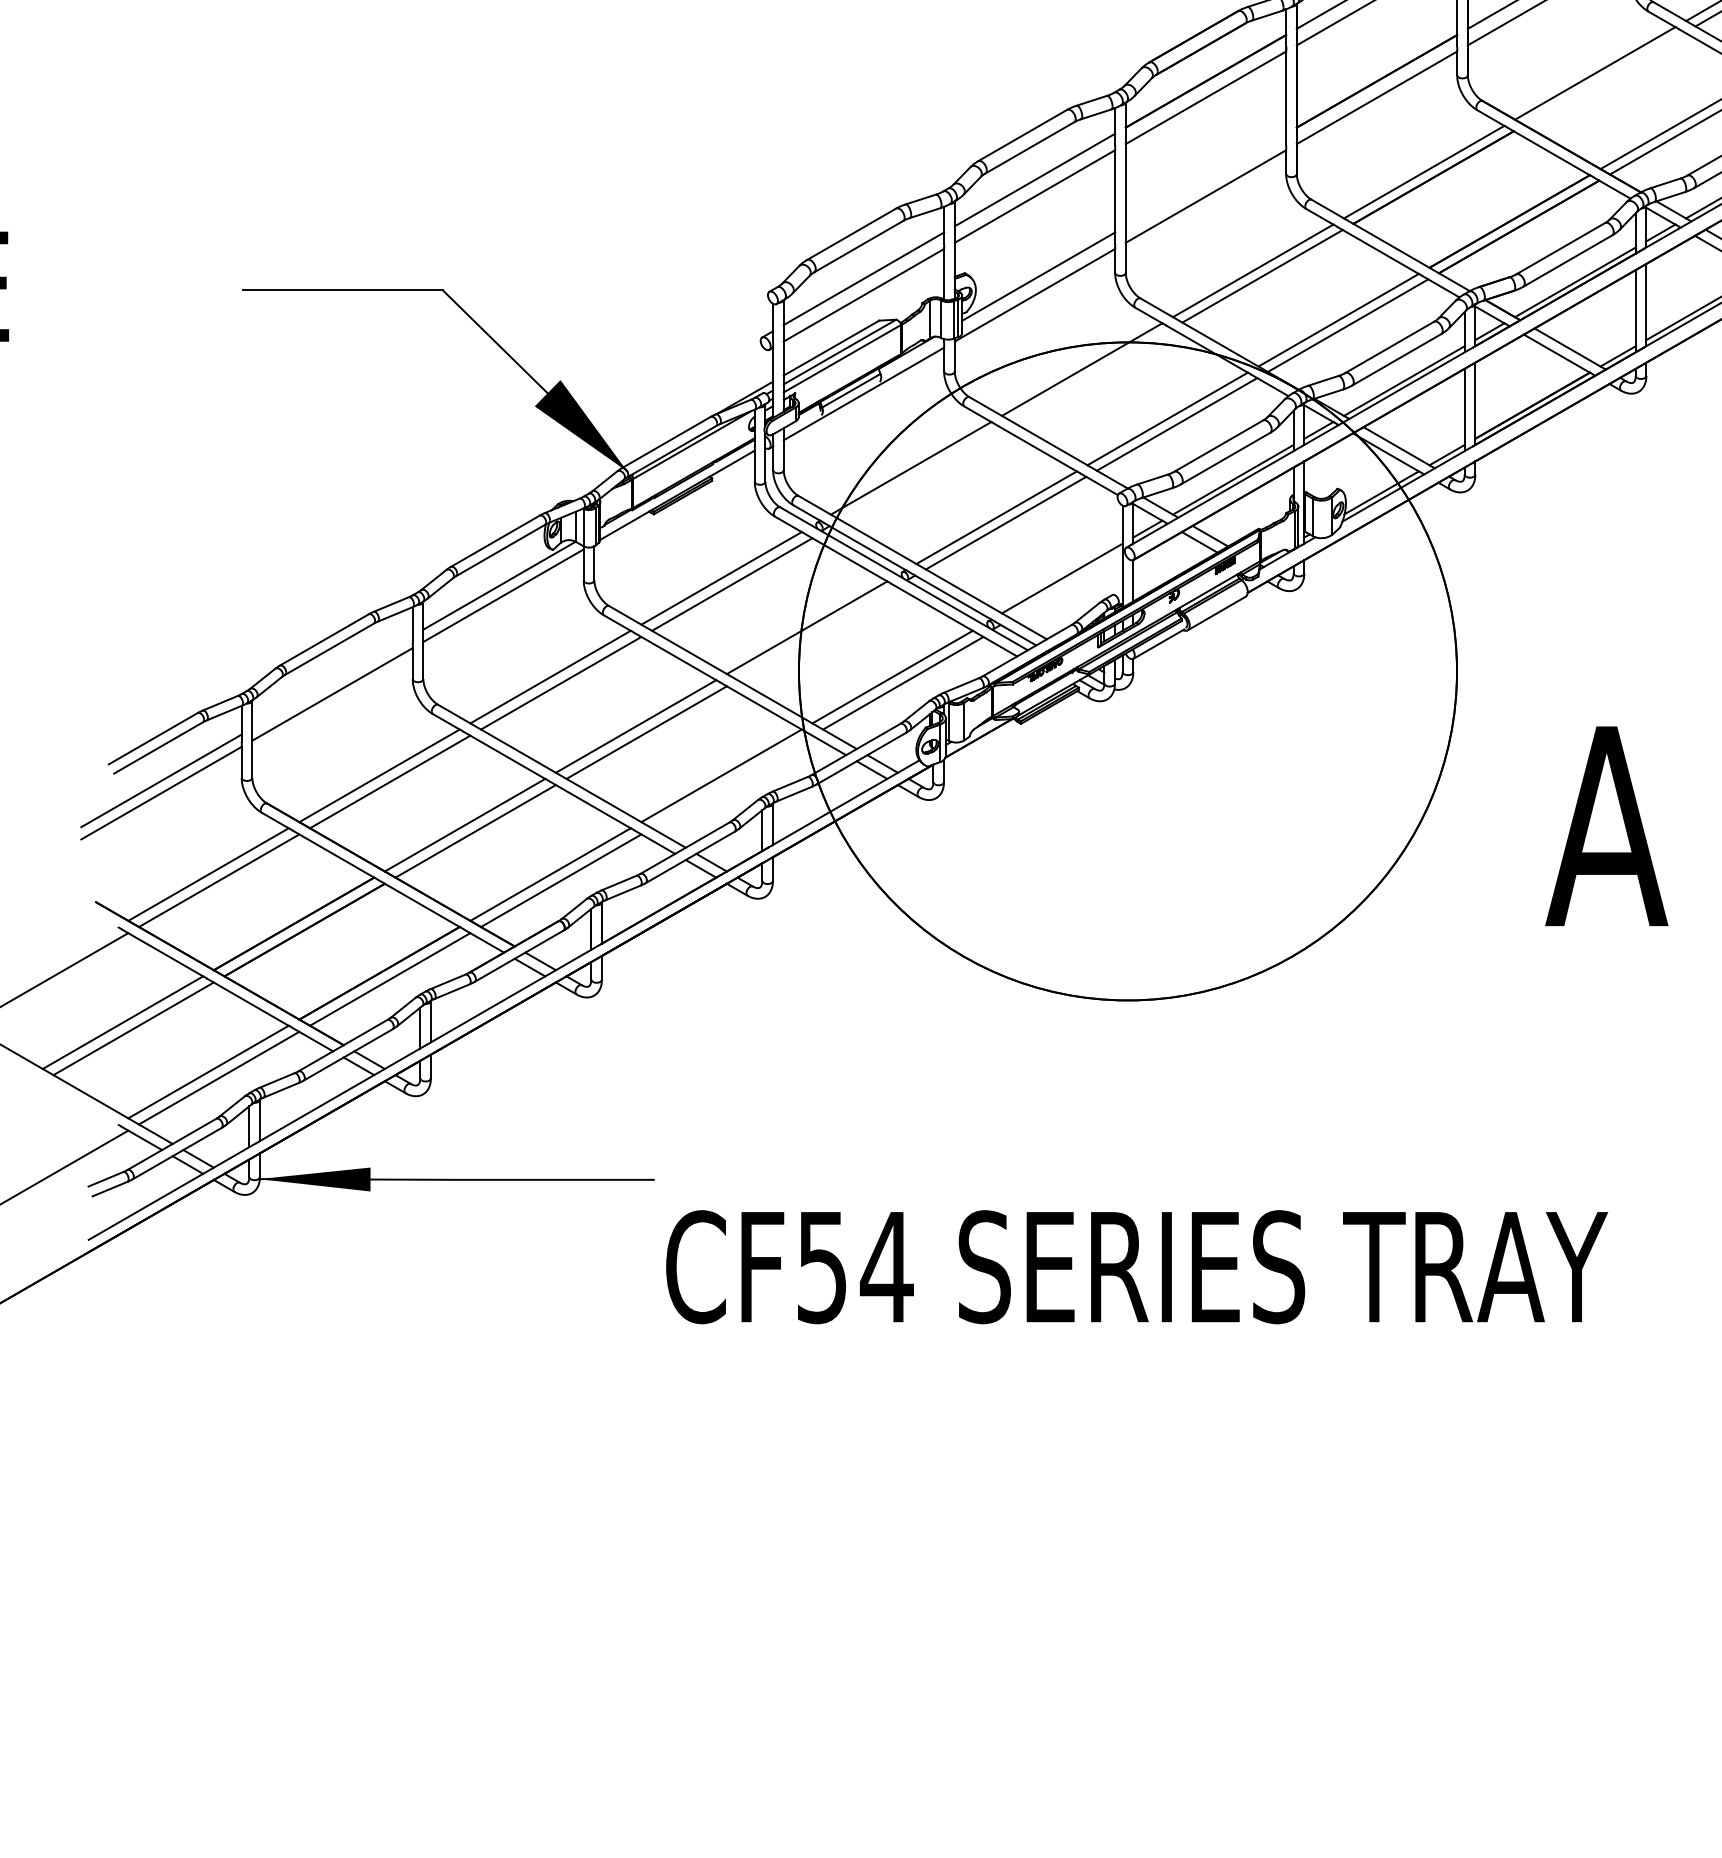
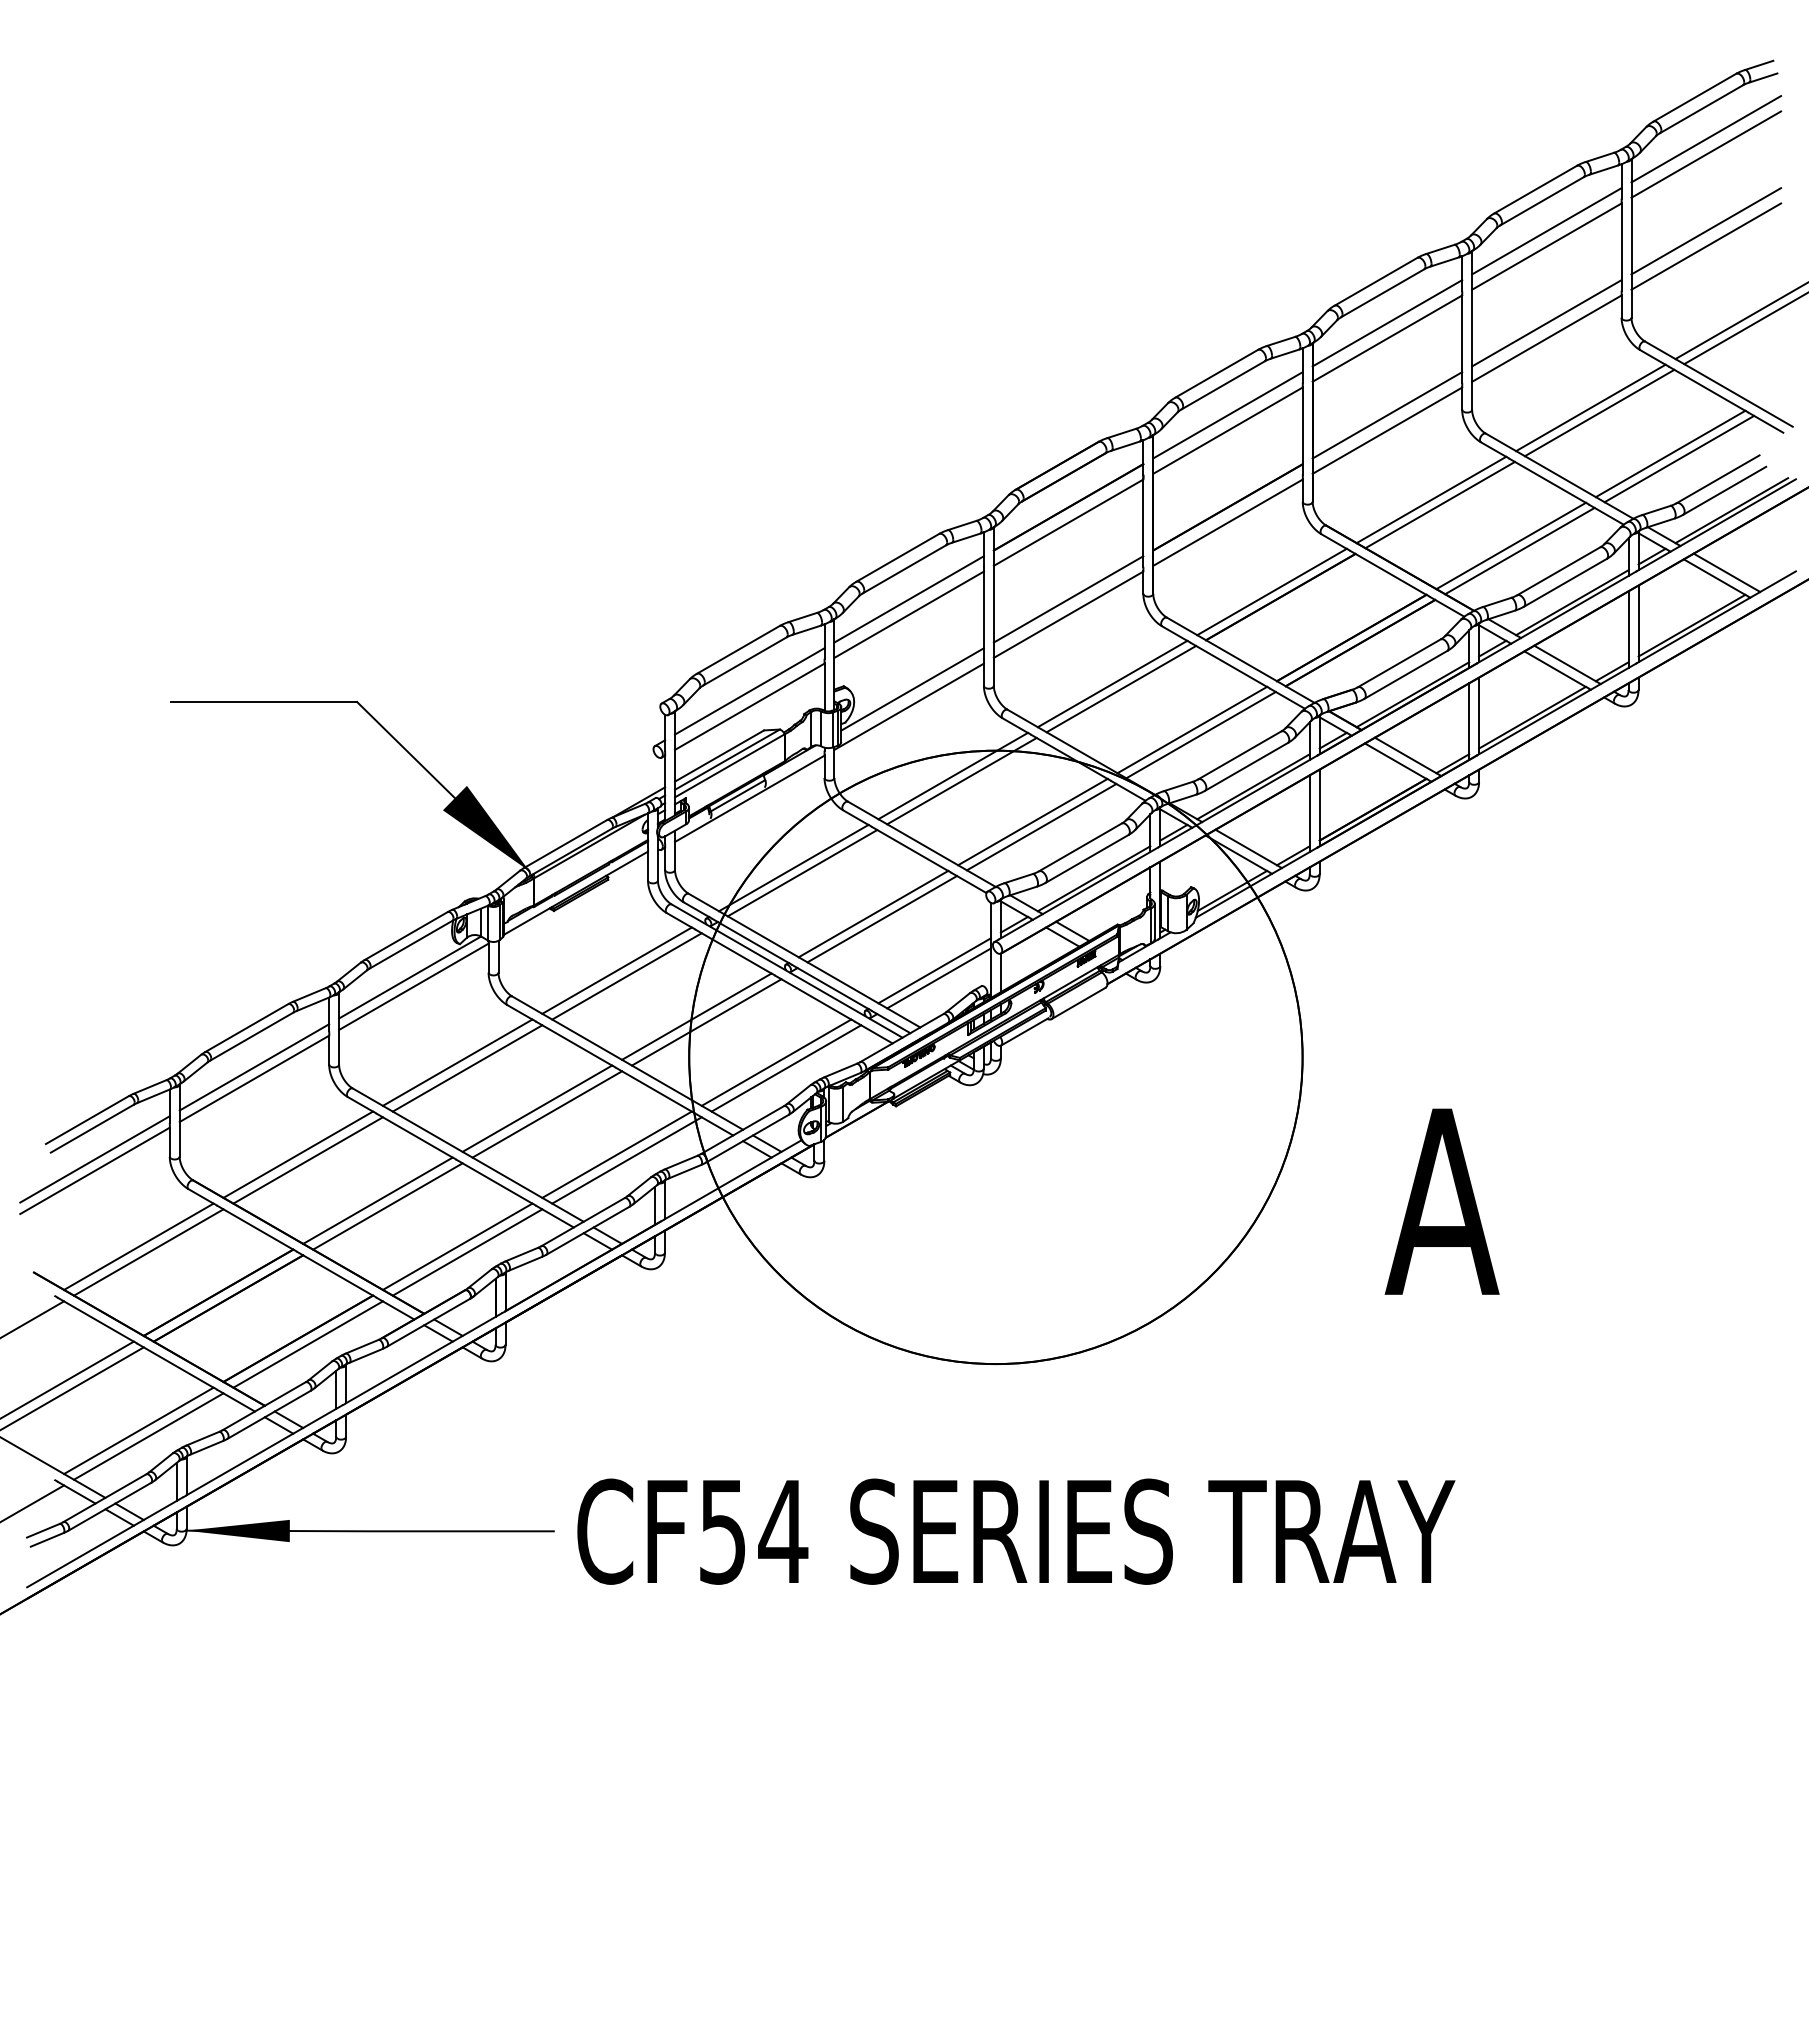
line: (1604, 78) -> (1440, 504), added
line: (1205, 180) -> (1068, 599), added
line: (1091, 375) -> (961, 781), added
line: (920, 474) -> (802, 873), added
line: (1066, 586) -> (938, 978), added
line: (817, 633) -> (706, 1022), added
line: (332, 682) -> (254, 1067), added
line: (731, 782) -> (626, 1160), added
text: (1137, 1266) -> (1016, 1531), moved

